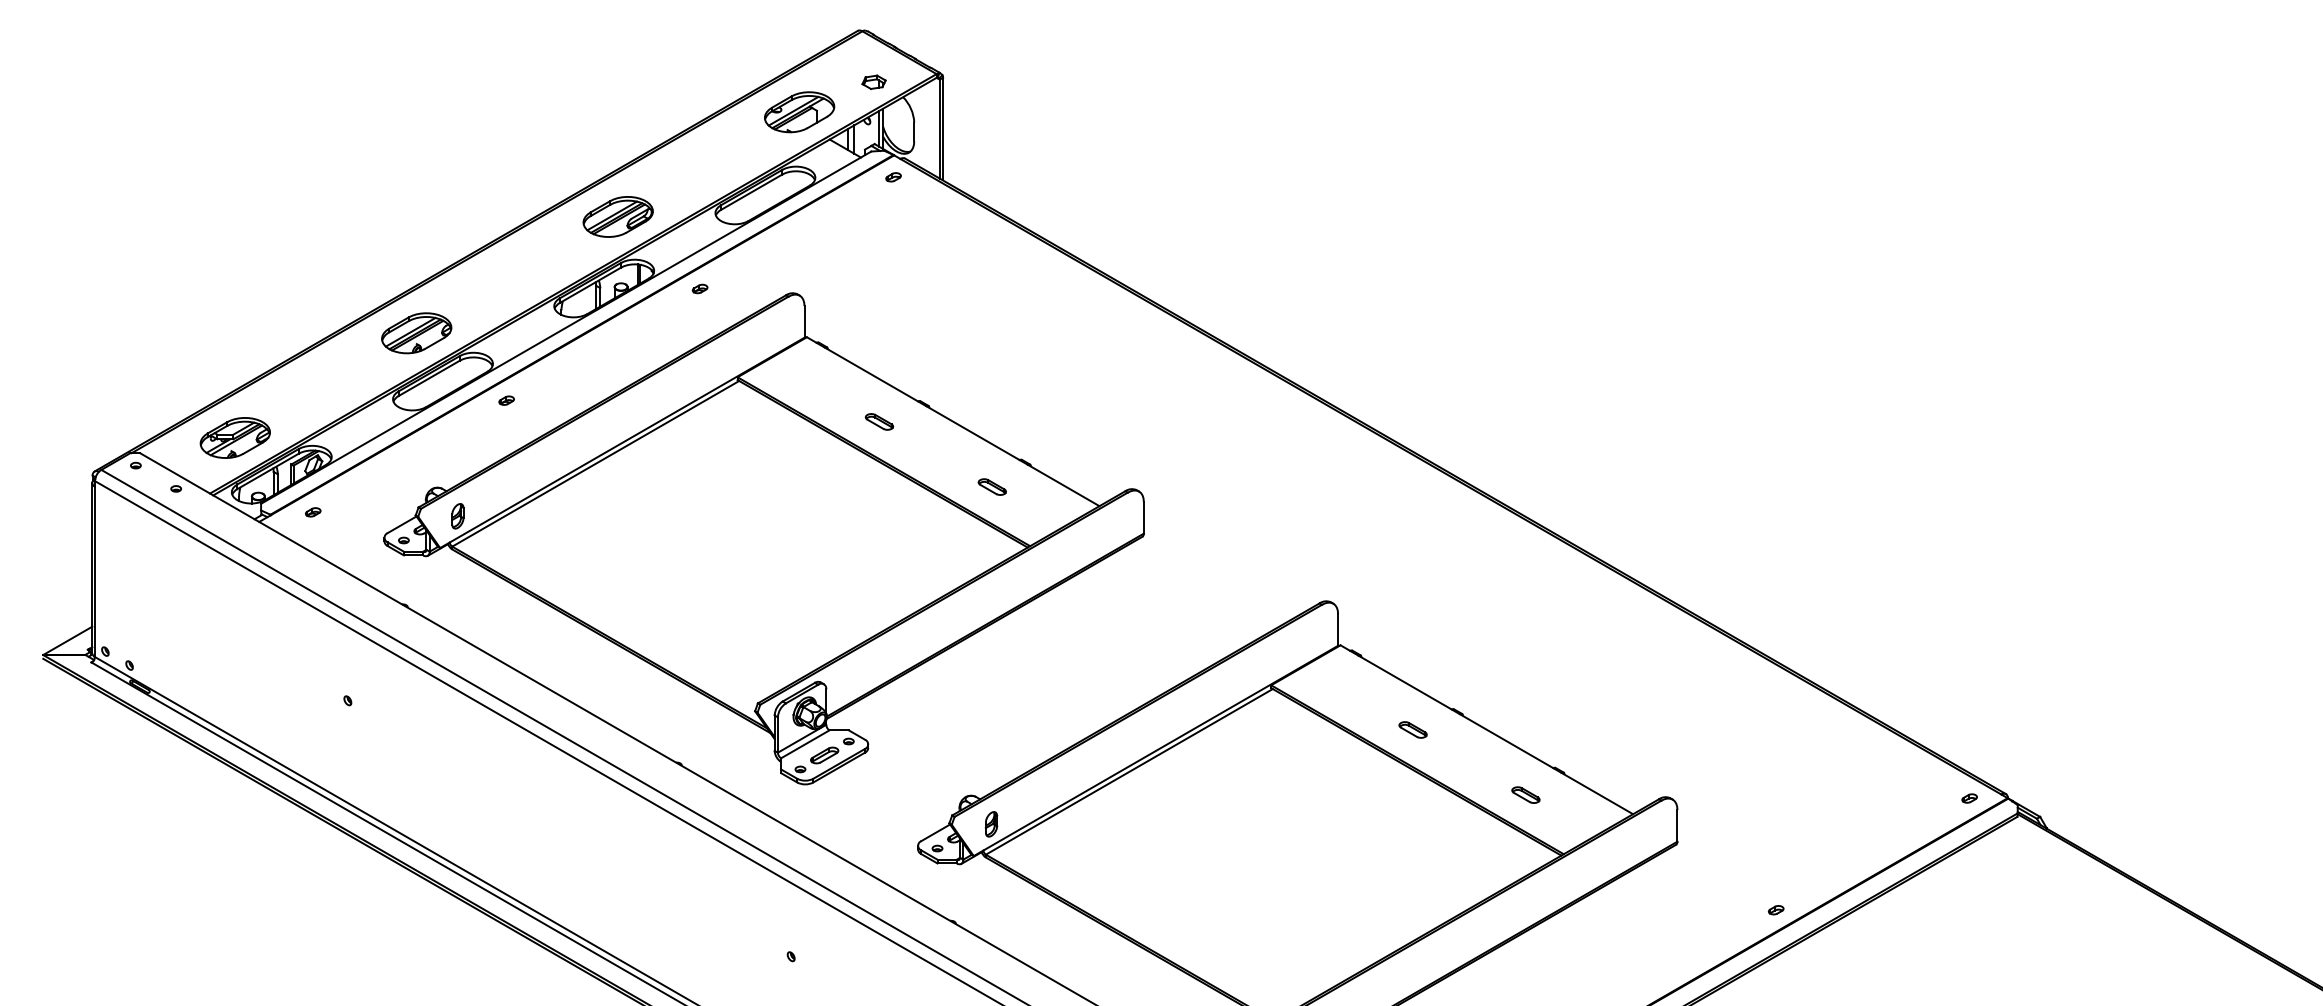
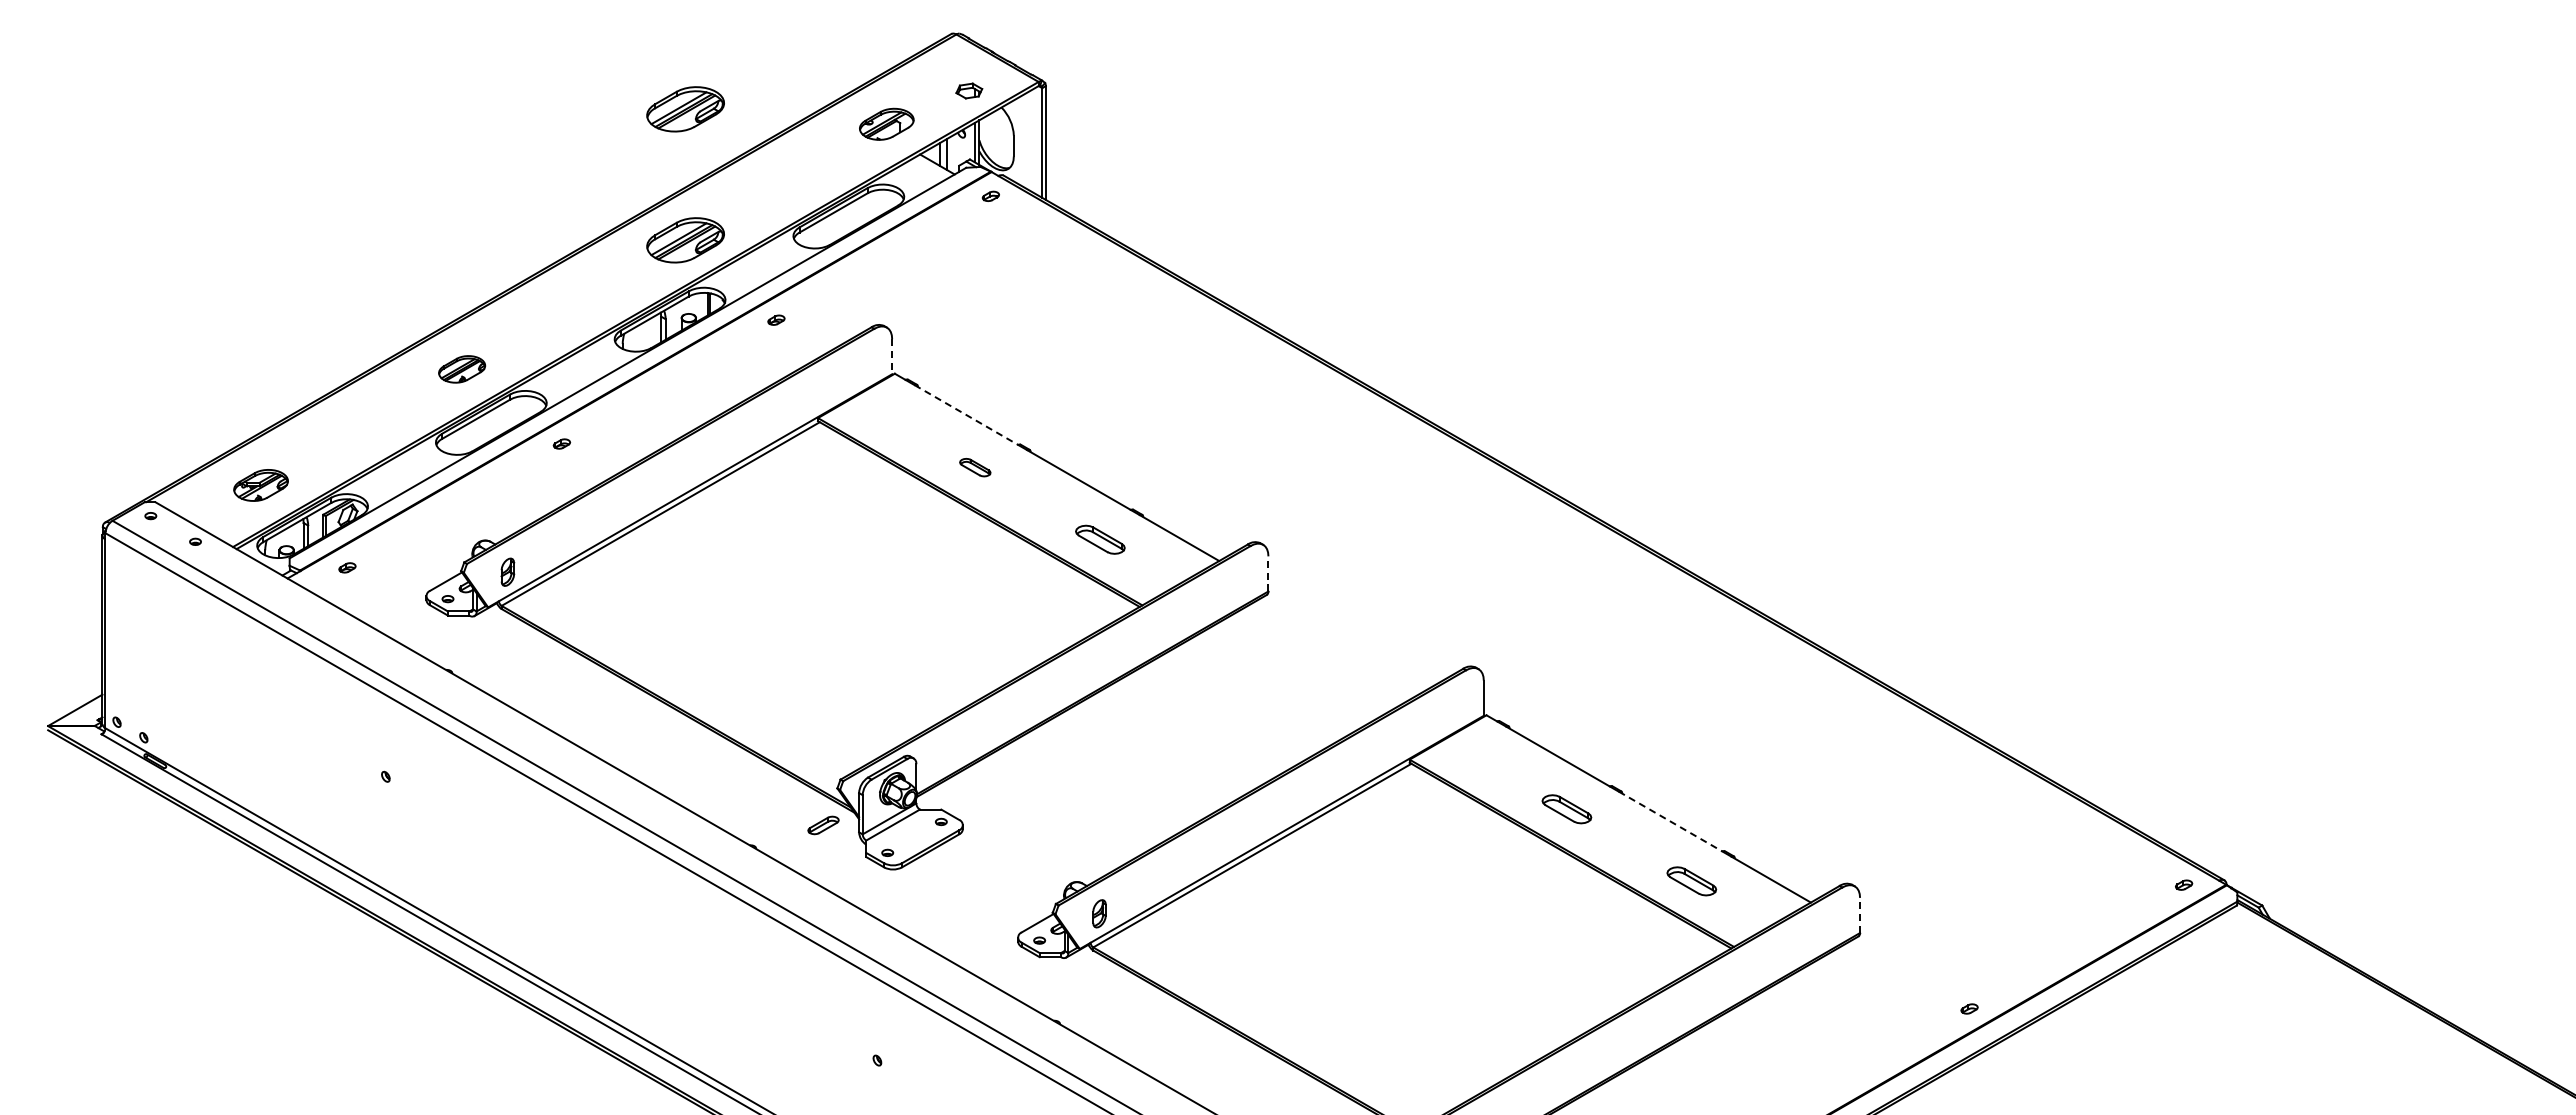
part: (618, 98) -> (685, 109), added
part: (799, 112) -> (886, 124), size x0.7
line: (804, 321) -> (892, 356), solid -> dashed
part: (416, 333) -> (461, 369), size x0.6
line: (871, 374) -> (966, 415), solid -> dashed
part: (234, 438) -> (260, 485), size x0.7
part: (992, 486) -> (1100, 539), size x1.6
line: (1143, 517) -> (1268, 573), solid -> dashed
part: (1412, 729) -> (1566, 808), size x1.6
line: (1506, 741) -> (1670, 821), solid -> dashed
part: (824, 755) -> (823, 825), moved
part: (1526, 795) -> (1692, 881), size x1.6
line: (1677, 825) -> (1860, 915), solid -> dashed

